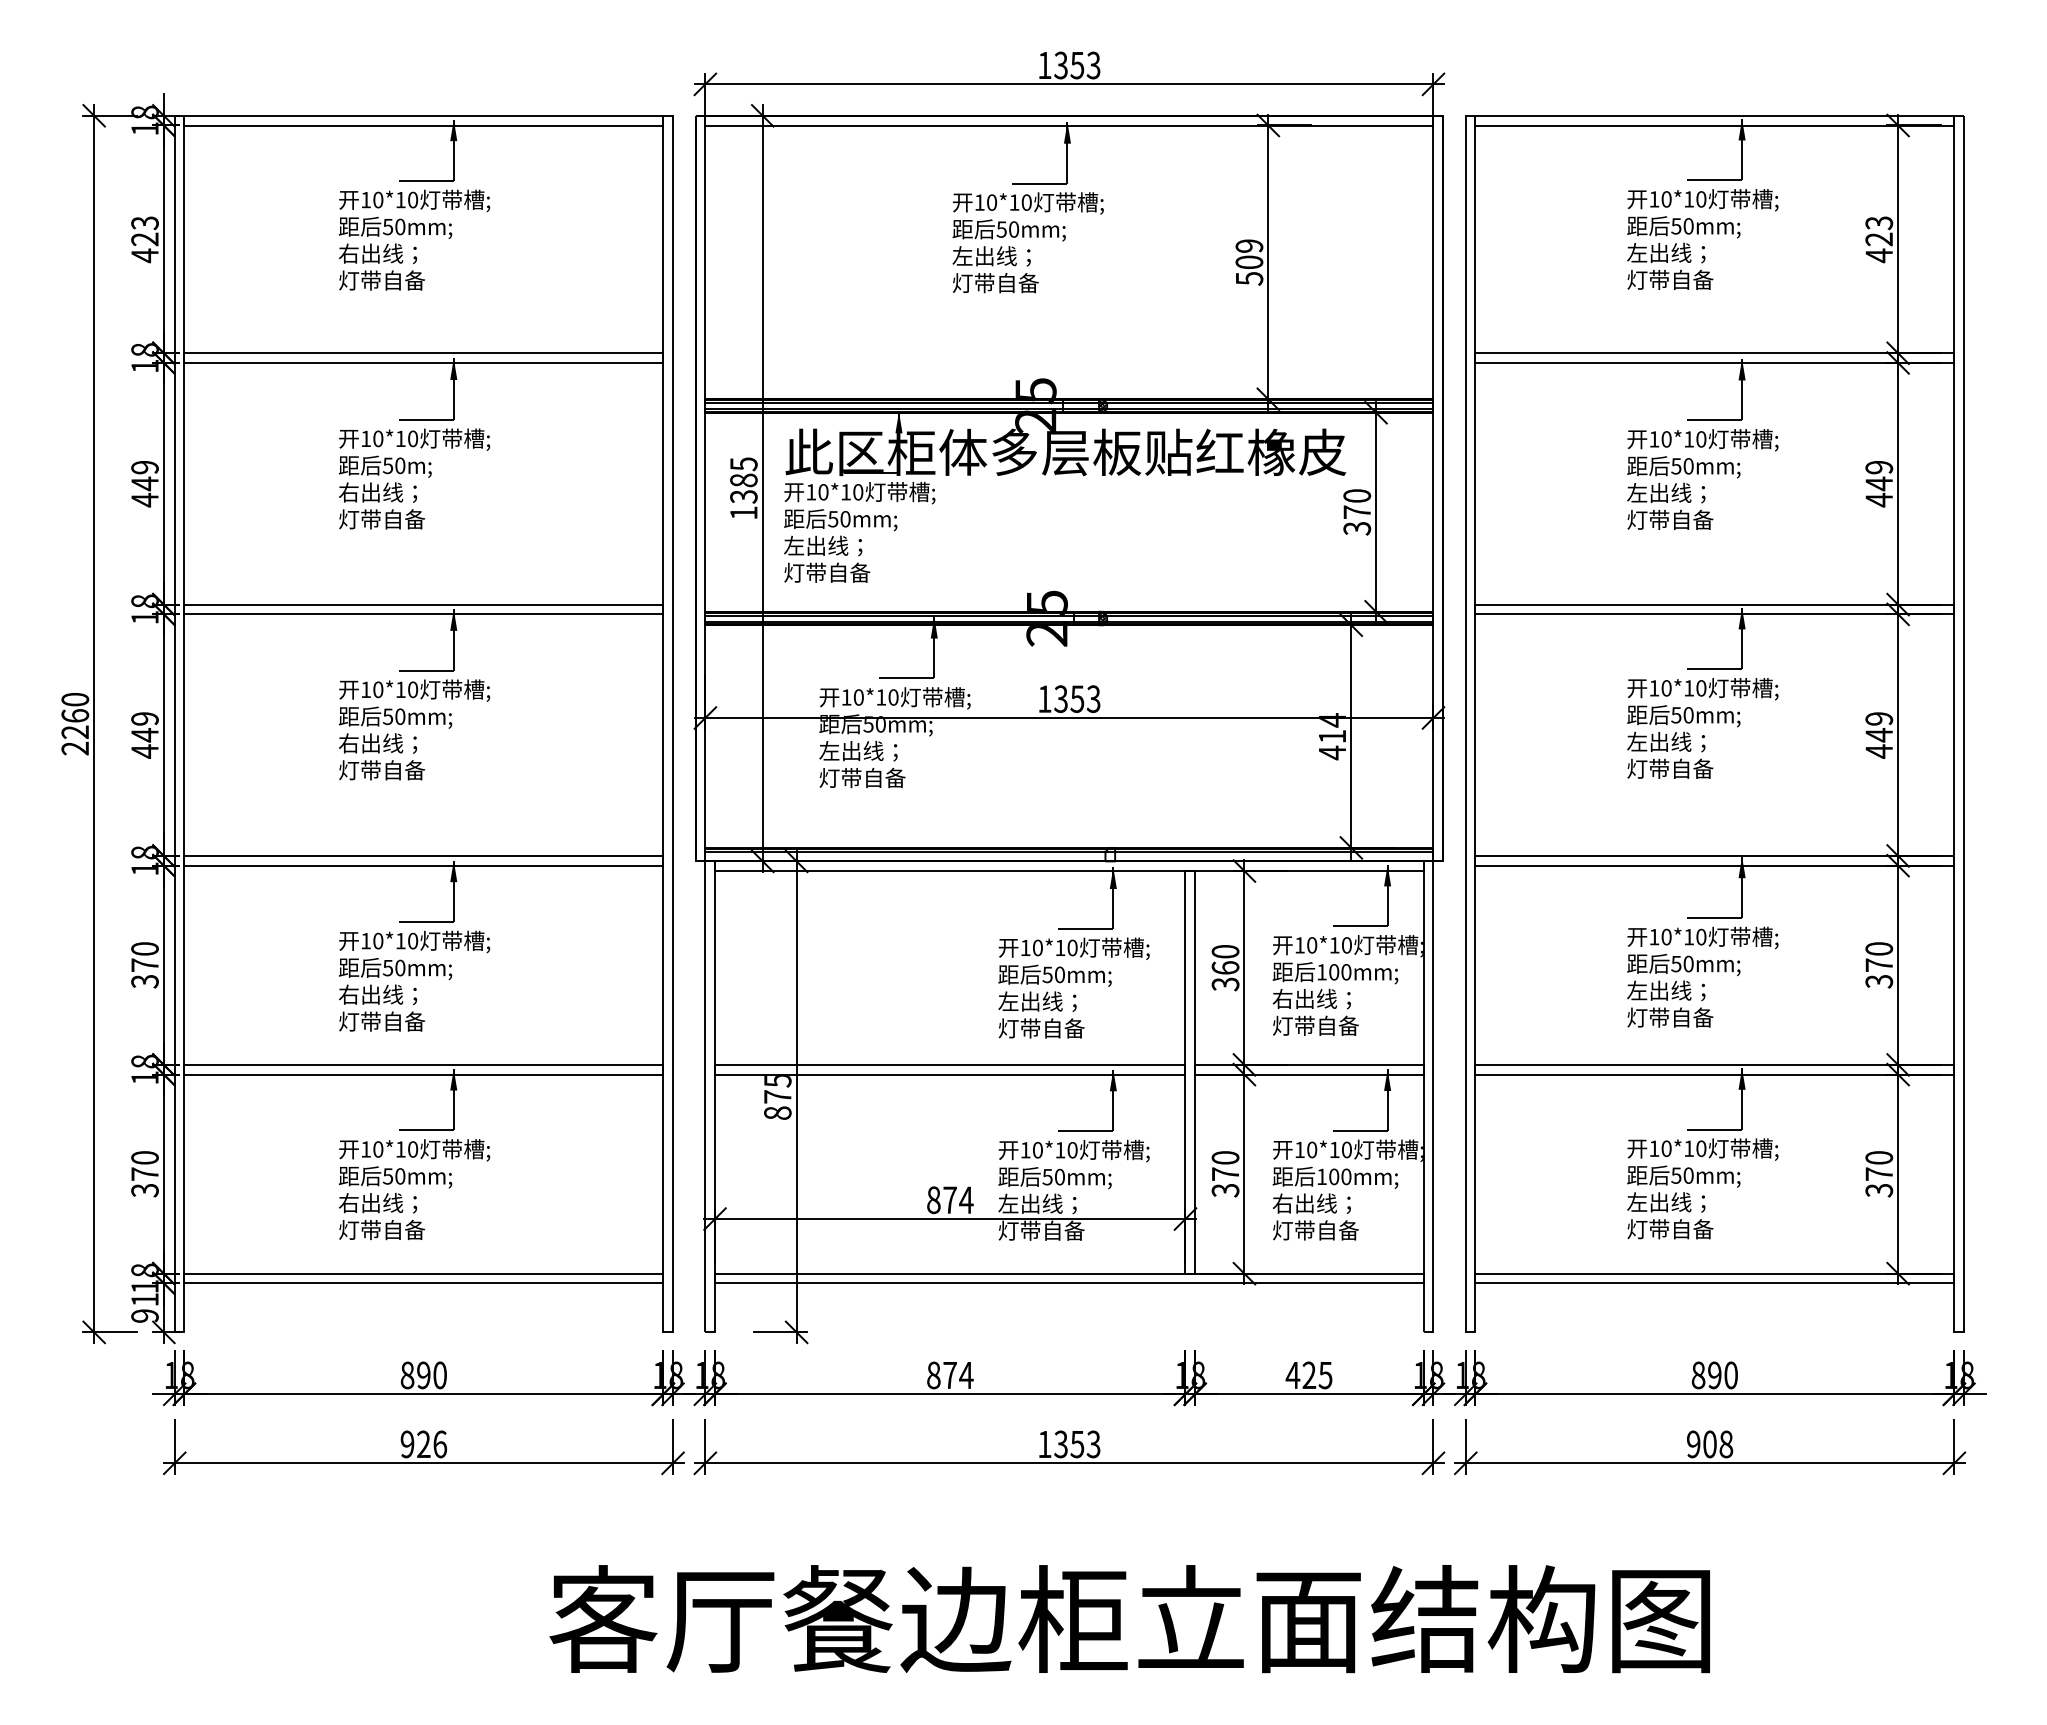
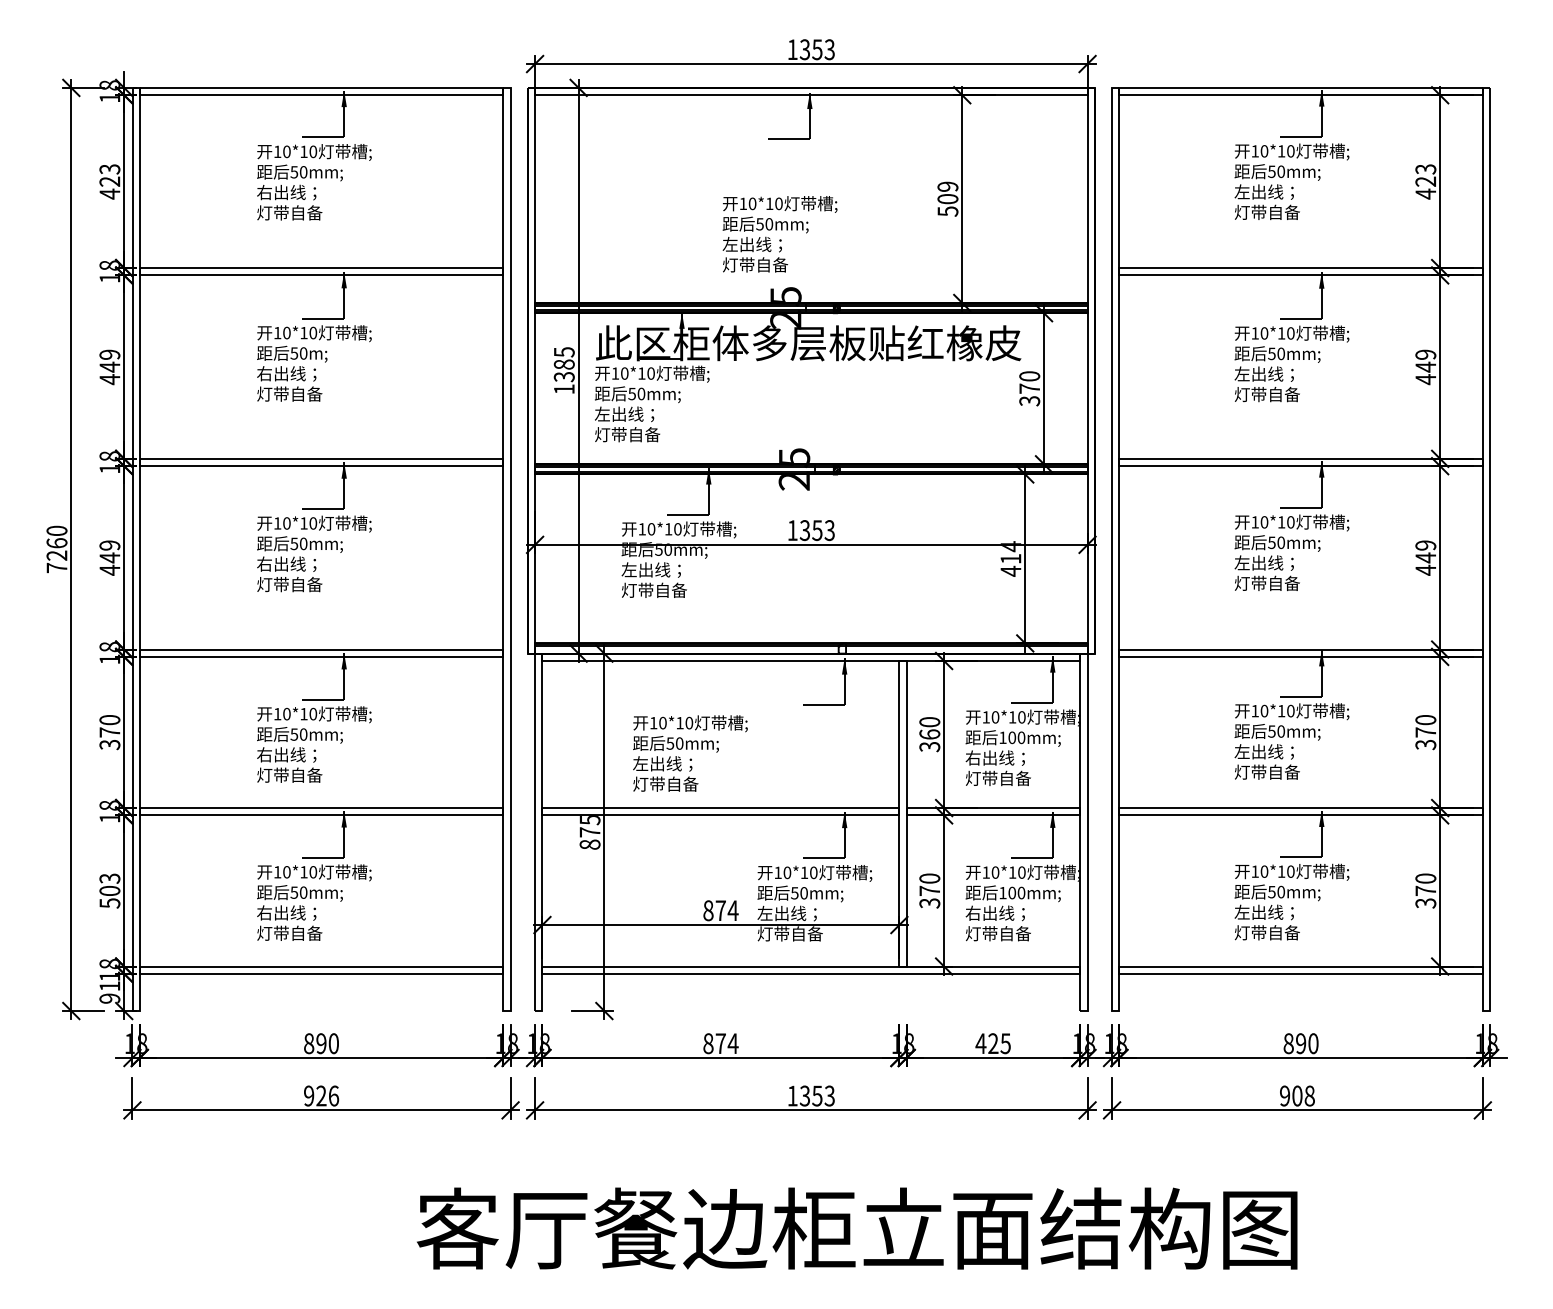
text: (1027, 242) -> (779, 234), moved
text: (74, 748) -> (56, 567), 2260 -> 7260
text: (1073, 987) -> (689, 753), moved
text: (144, 1173) -> (109, 890), 370 -> 503

